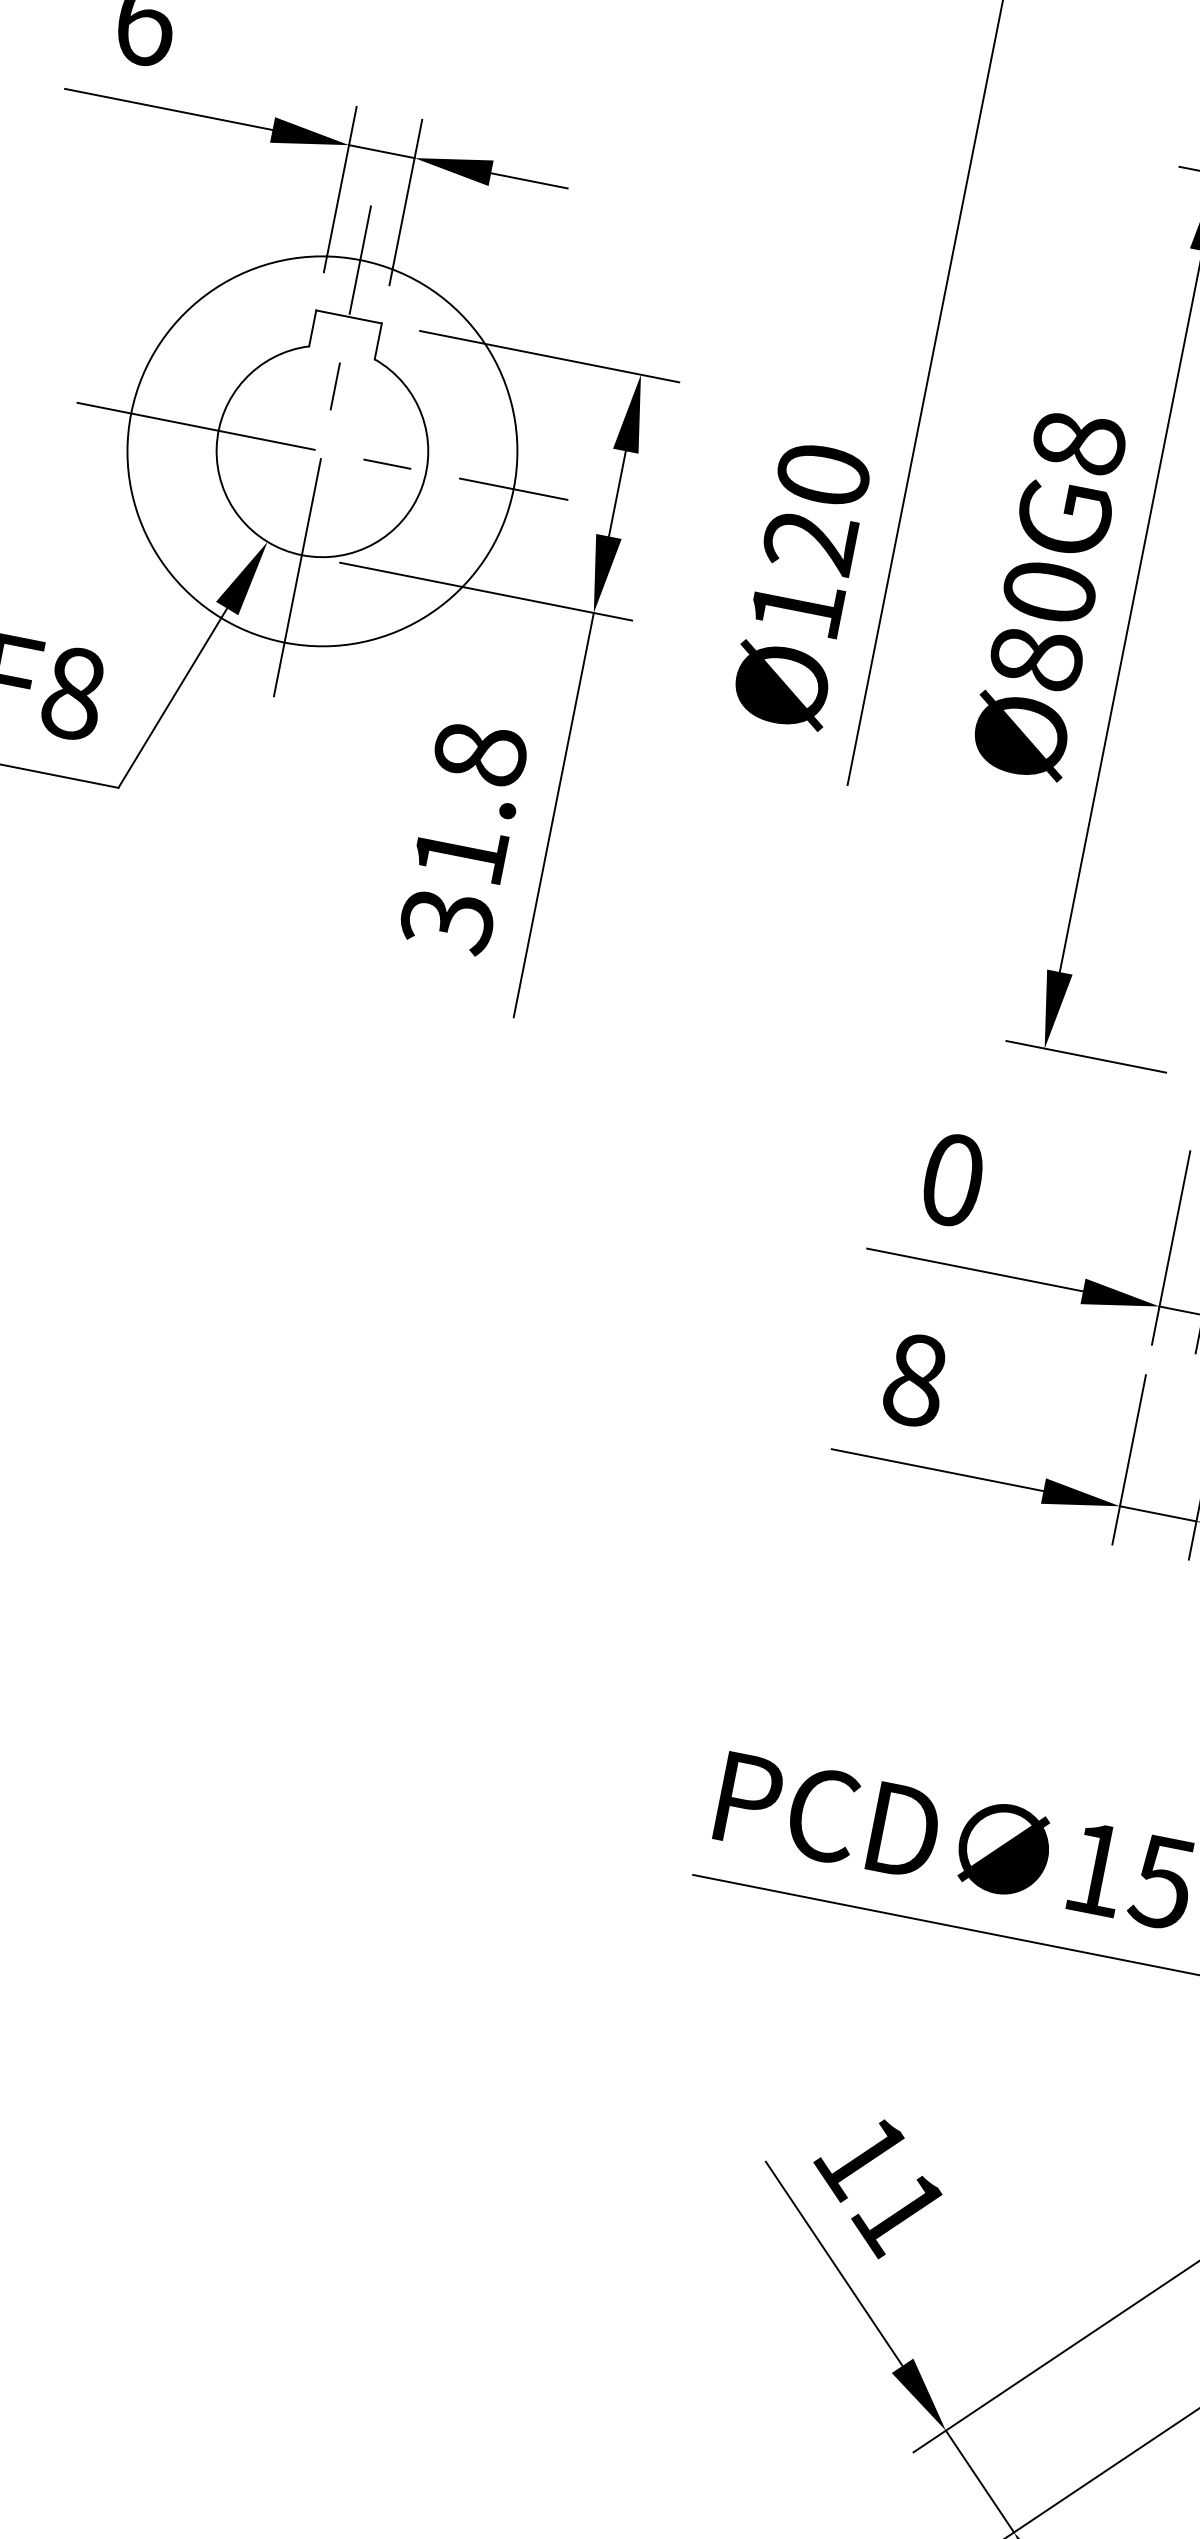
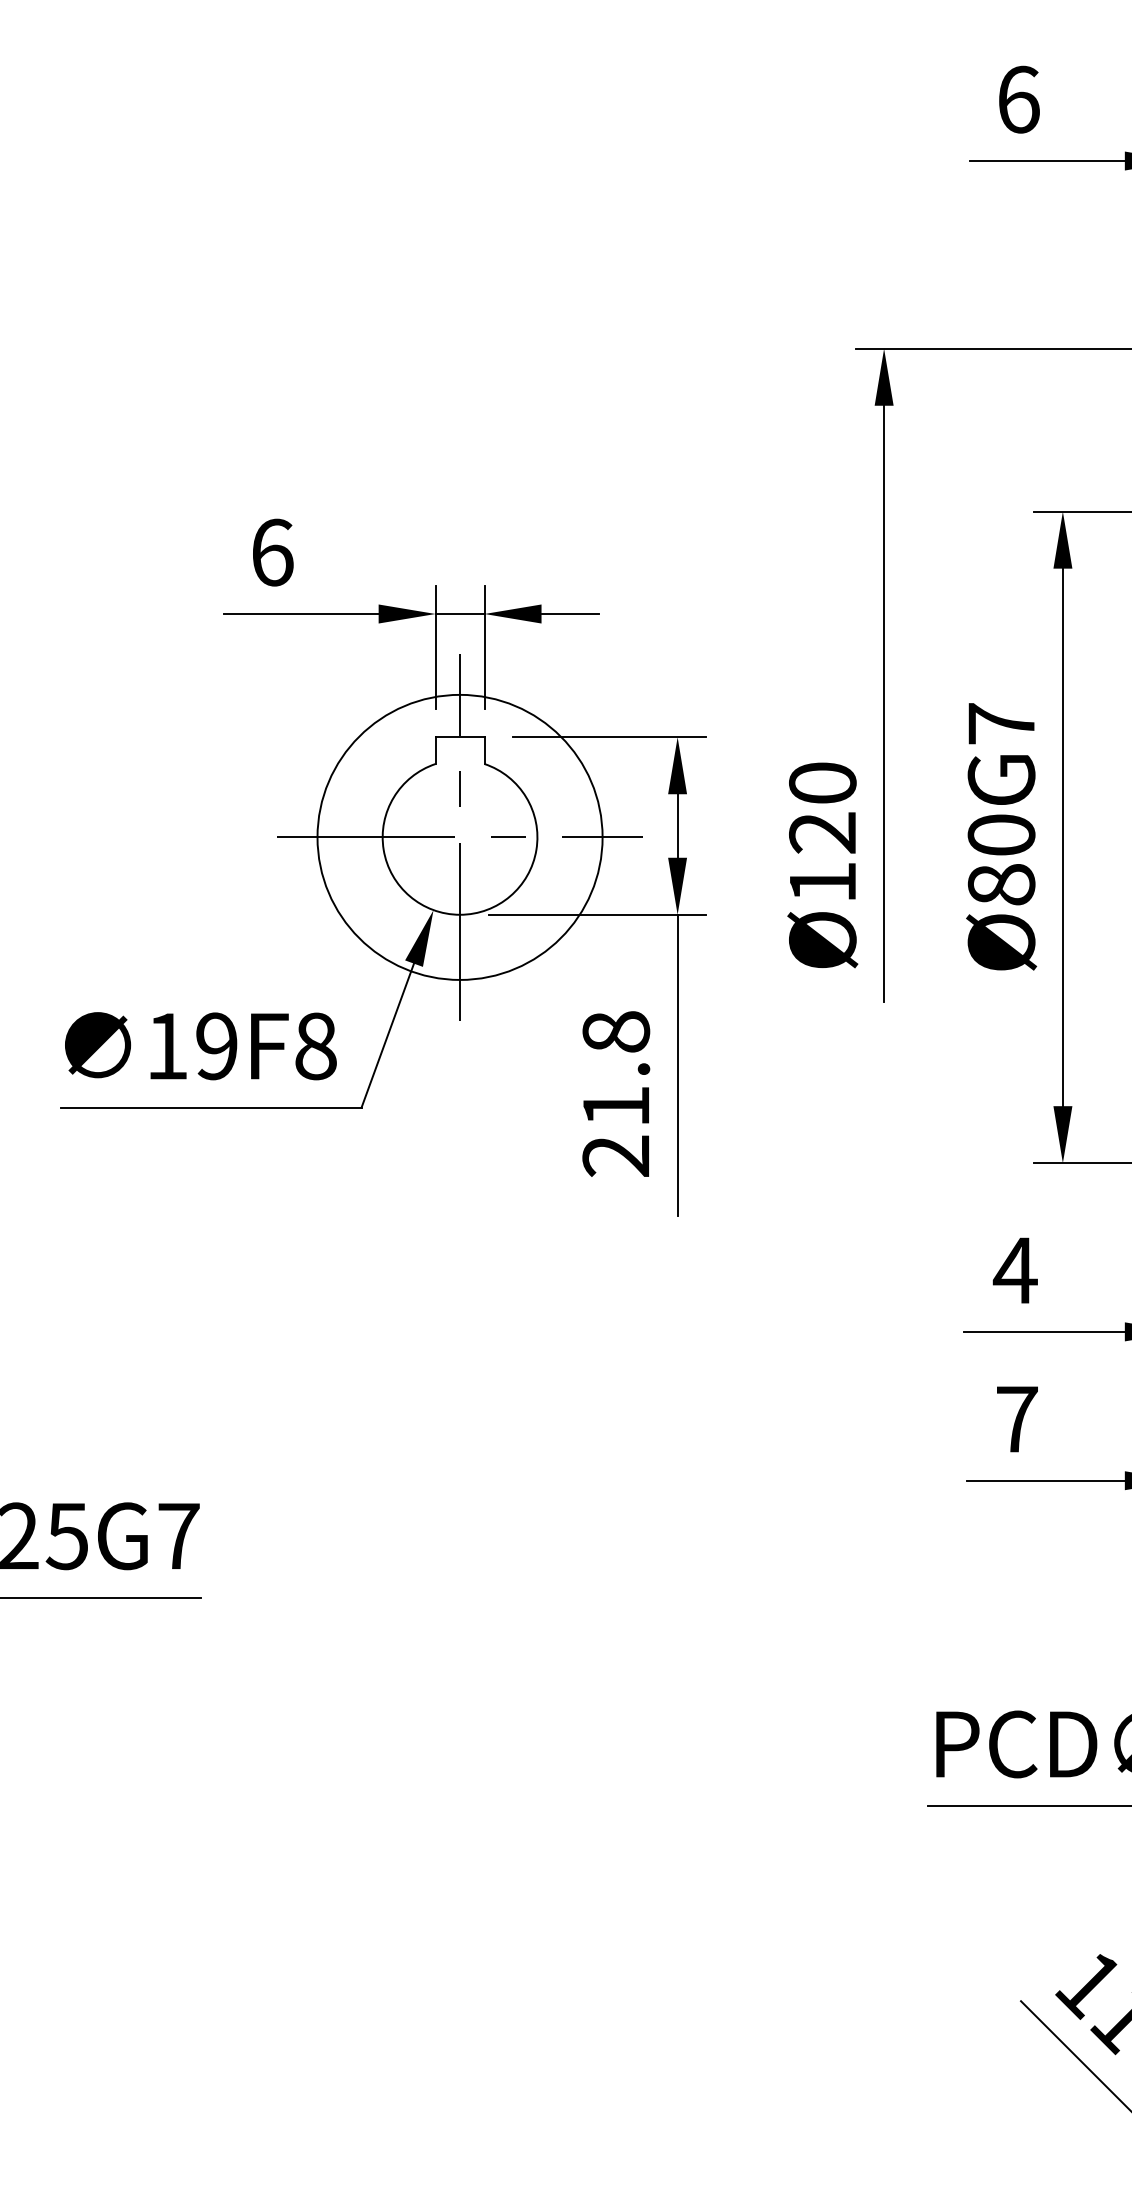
text: (1079, 442) -> (1001, 723), Ø80G8 -> Ø80G7
text: (447, 921) -> (616, 1156), 31.8 -> 21.8
text: (951, 1179) -> (1014, 1270), 0 -> 4
text: (915, 1380) -> (1017, 1419), 8 -> 7

